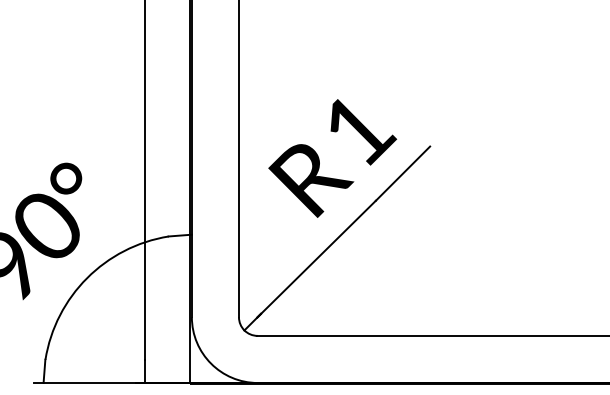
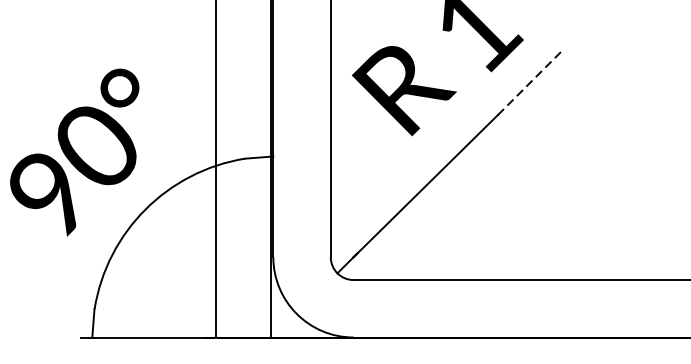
line: (403, 173) -> (531, 81), solid -> dashed
text: (311, 180) -> (404, 90), moved

